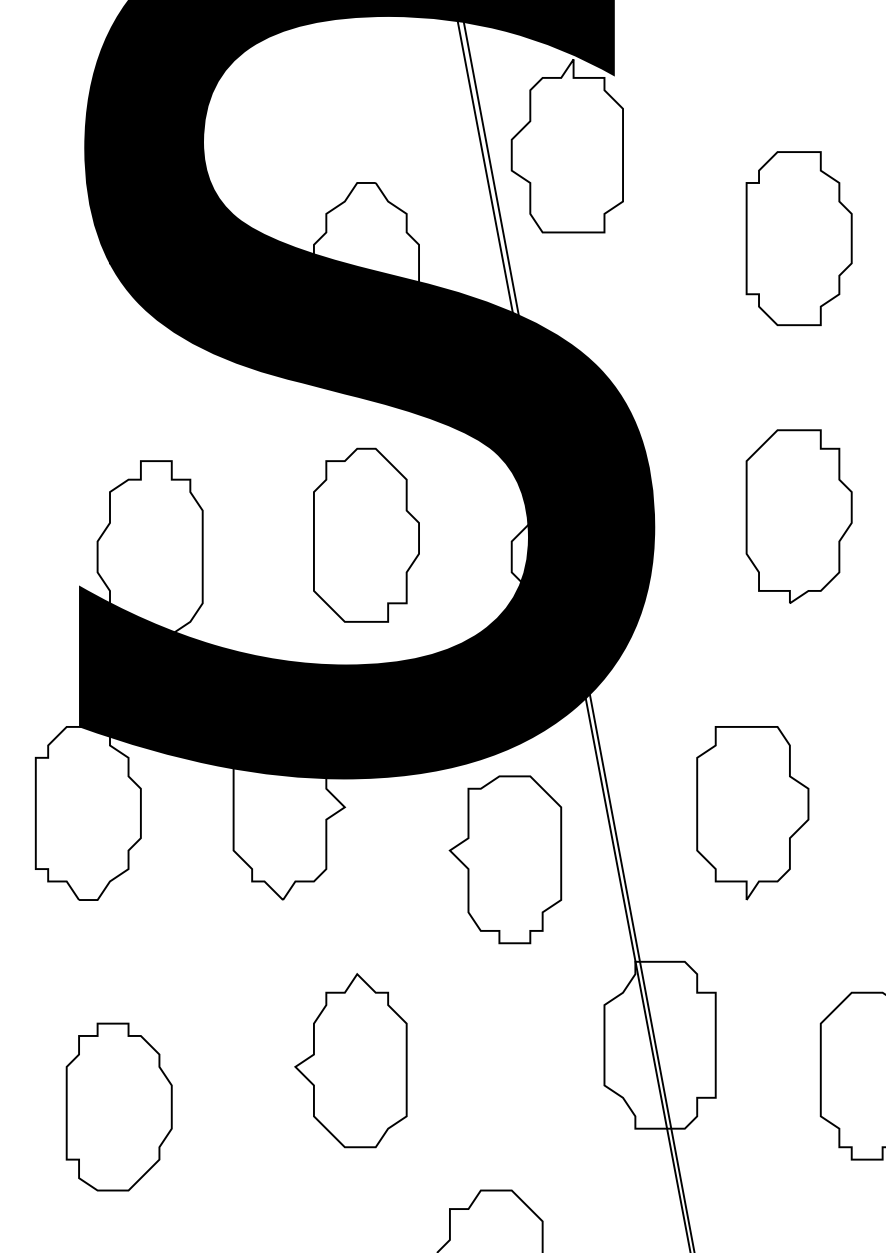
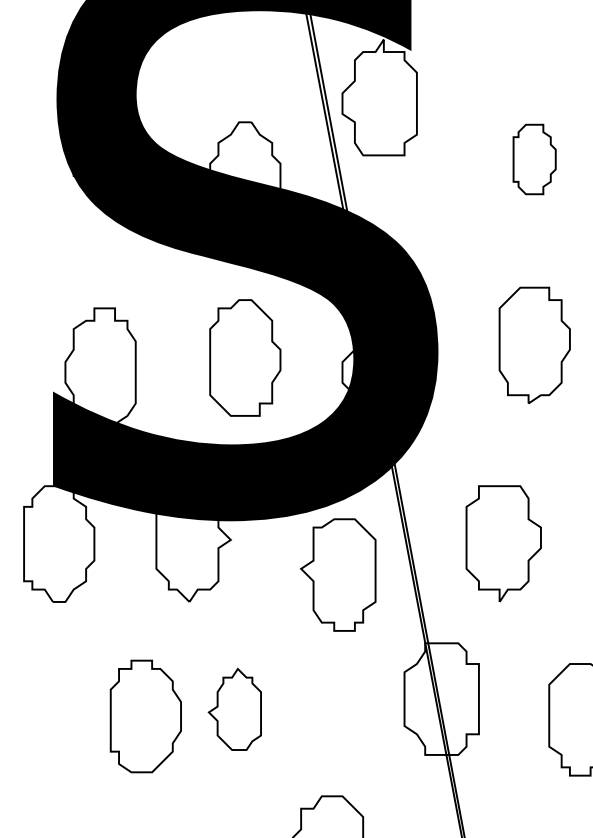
part: (798, 238) -> (534, 159), size x0.6
part: (350, 1060) -> (234, 709), size x0.7
part: (118, 1107) -> (145, 716), moved

